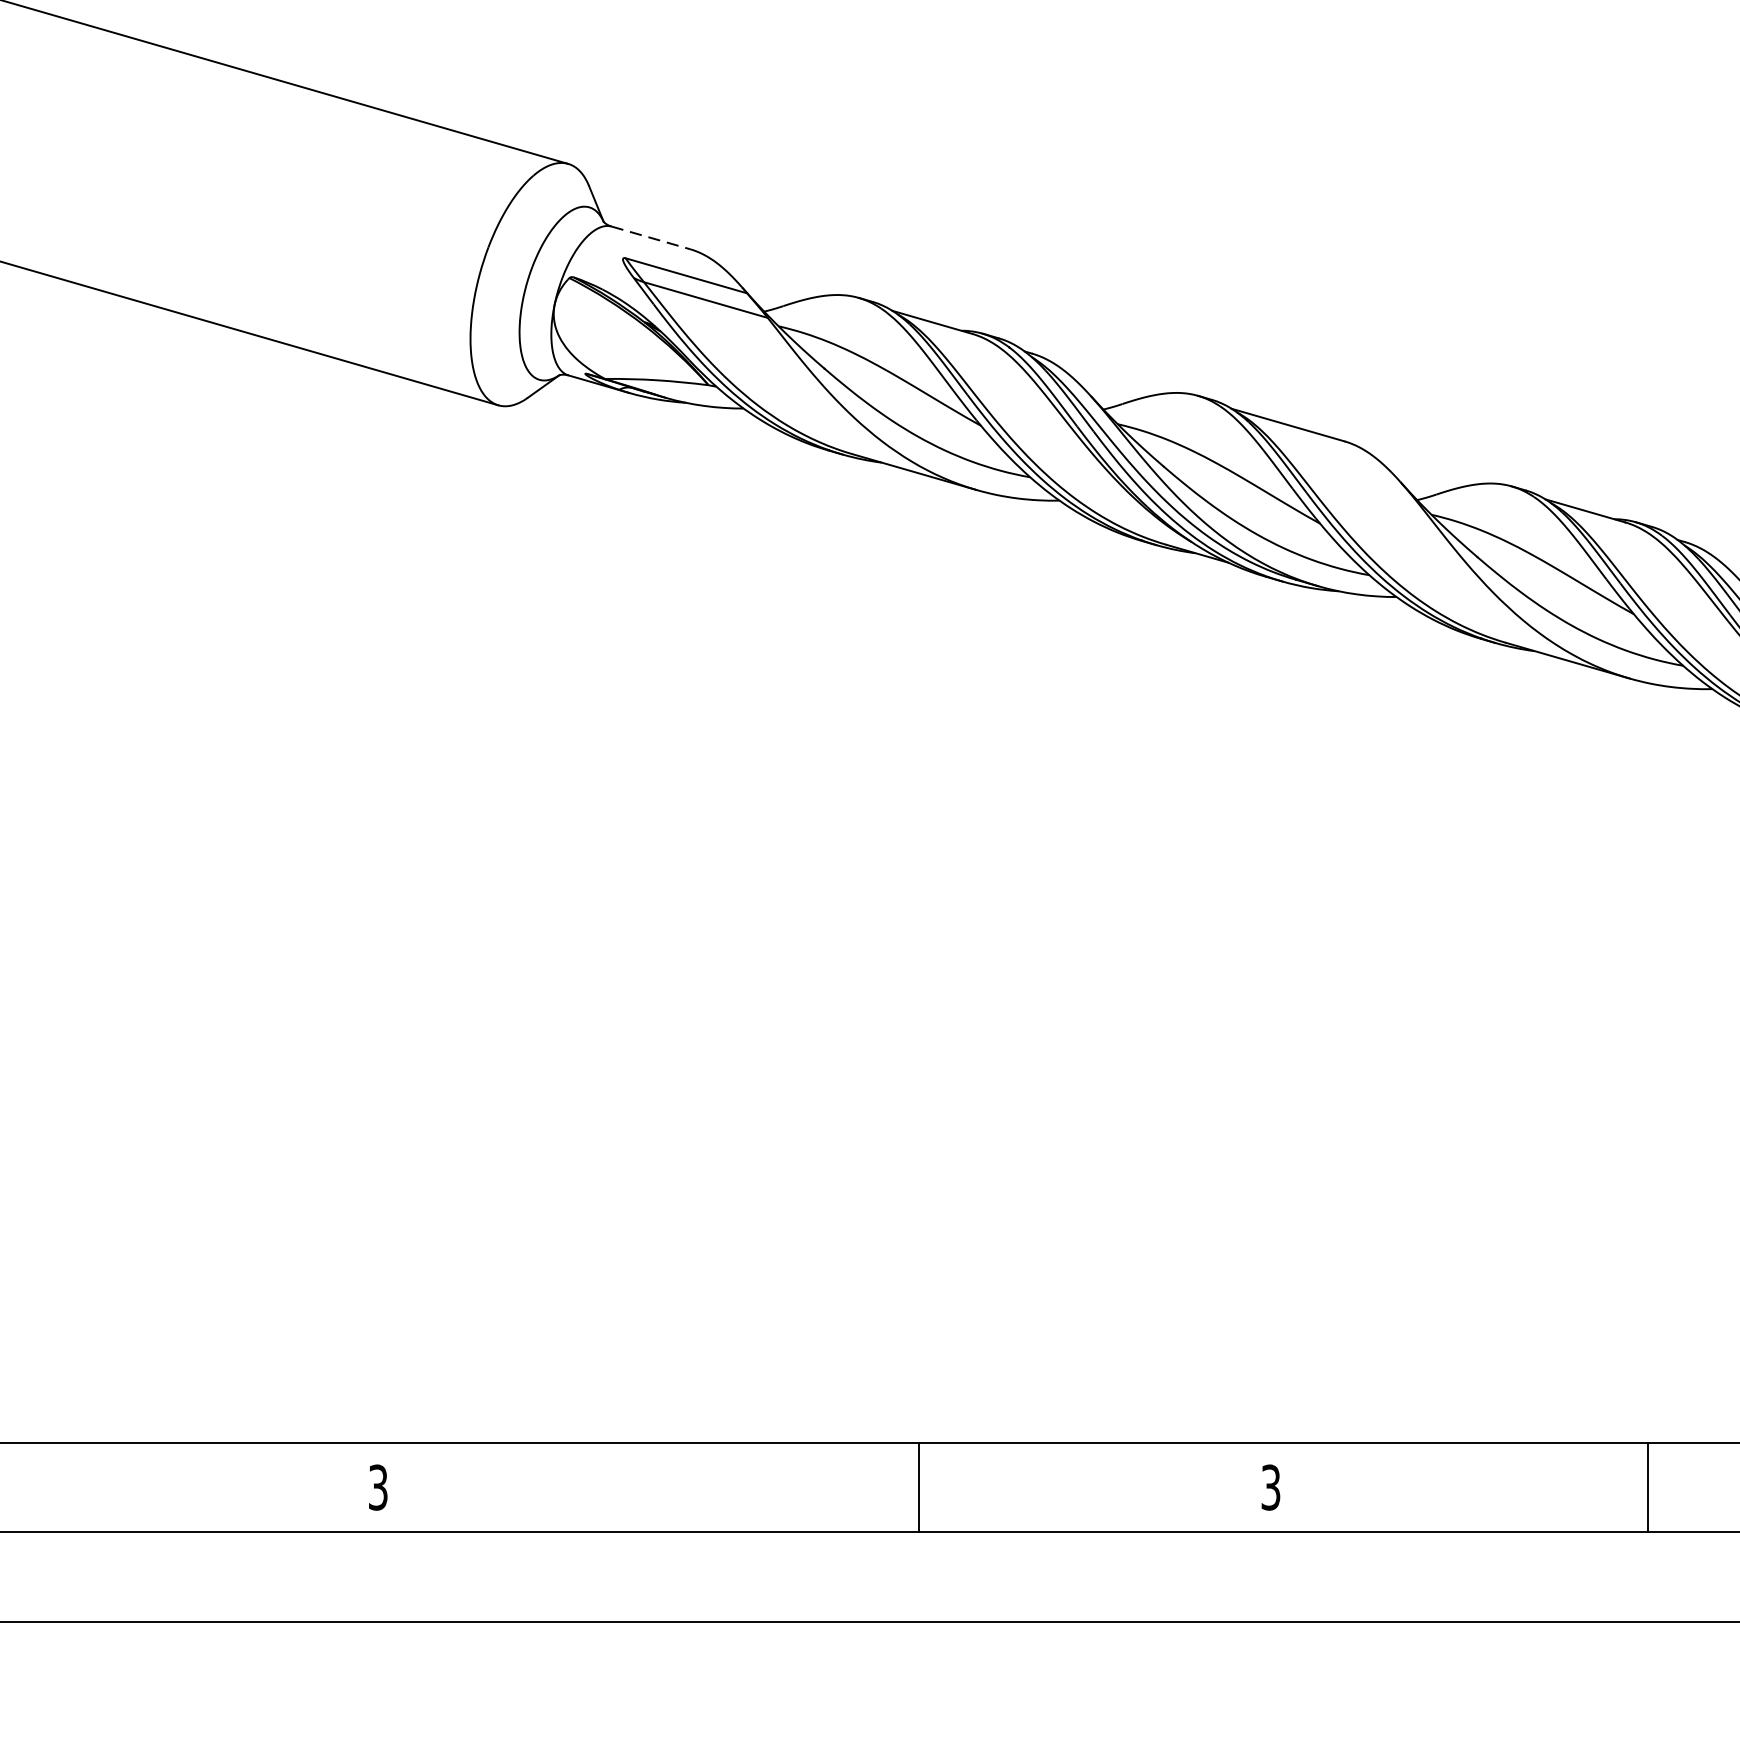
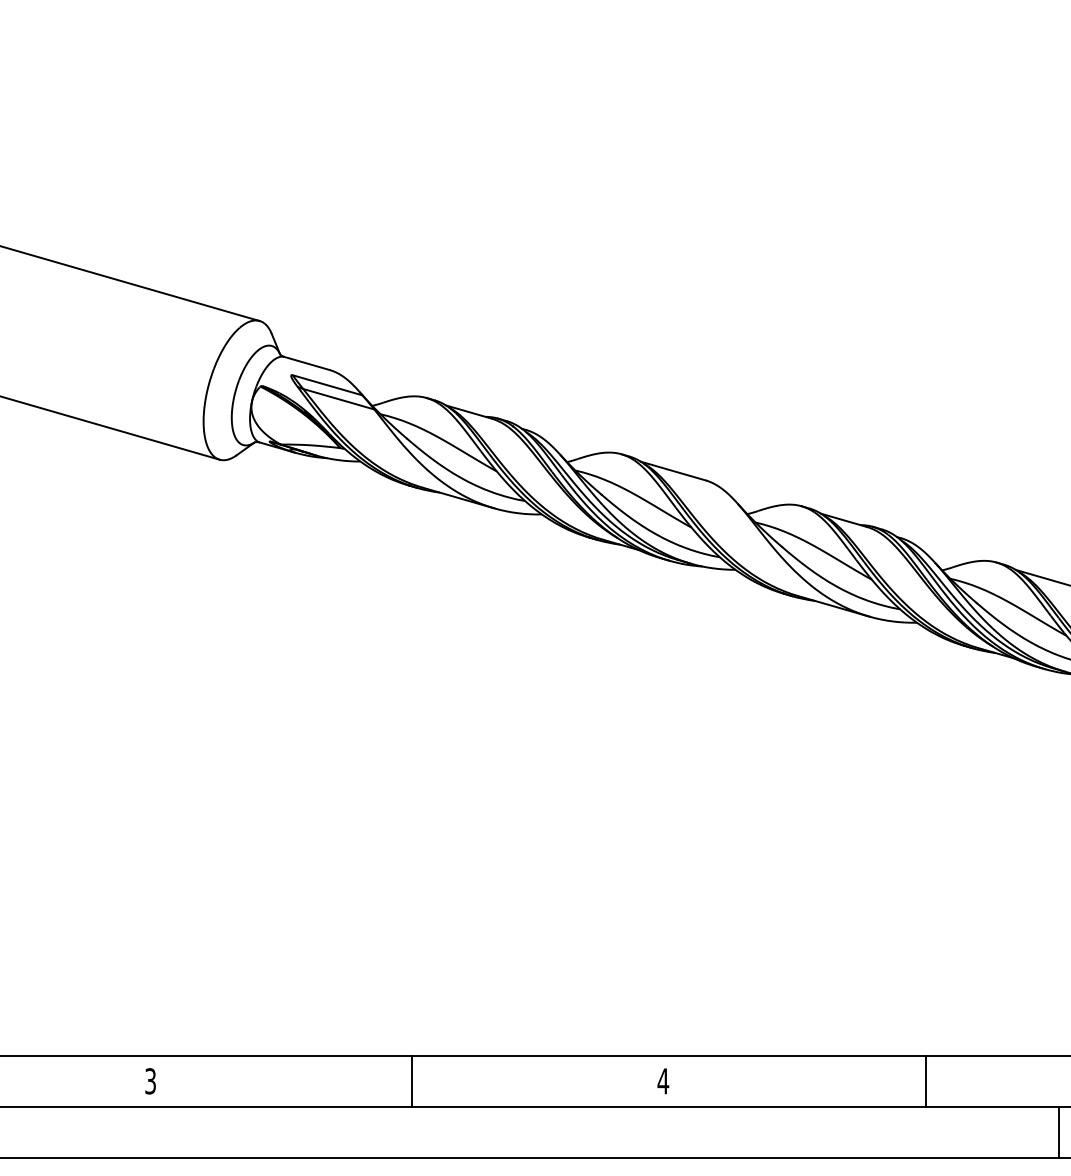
line: (651, 237) -> (307, 363), dashed -> solid
line: (919, 1487) -> (412, 1081), moved
text: (1271, 1487) -> (663, 1081), 3 -> 4
line: (1647, 1487) -> (925, 1081), moved

